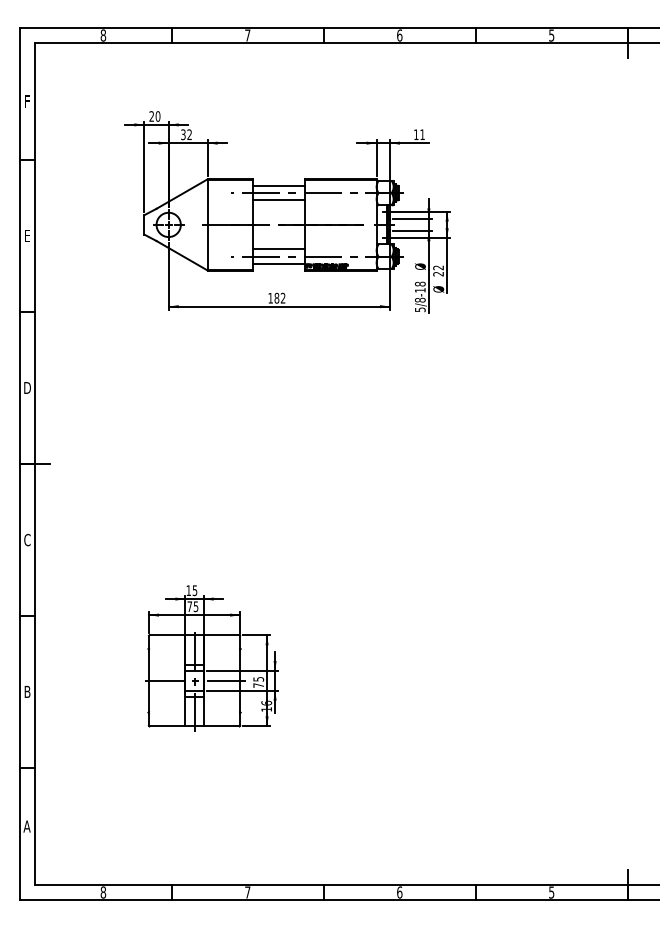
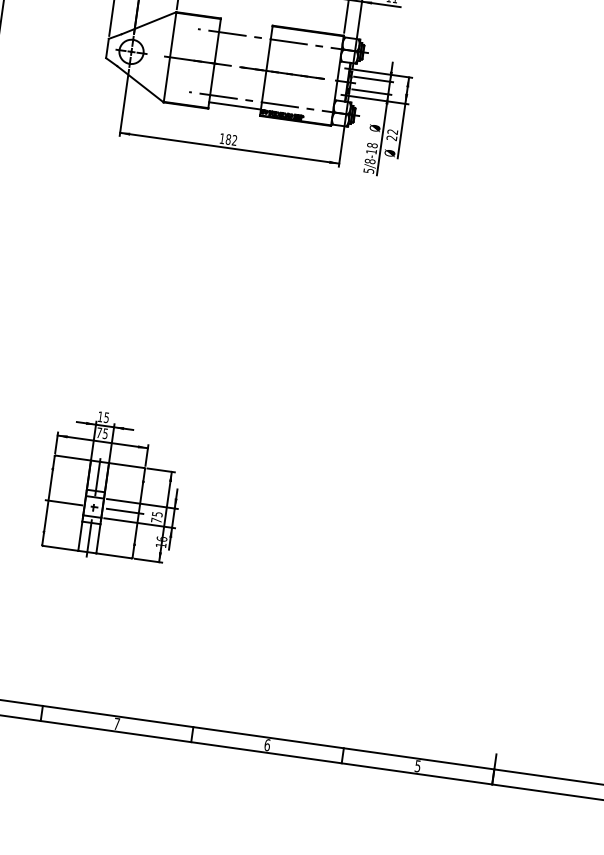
line: (278, 185) -> (245, 28), removed
line: (278, 200) -> (243, 42), removed
line: (278, 249) -> (236, 91), removed

